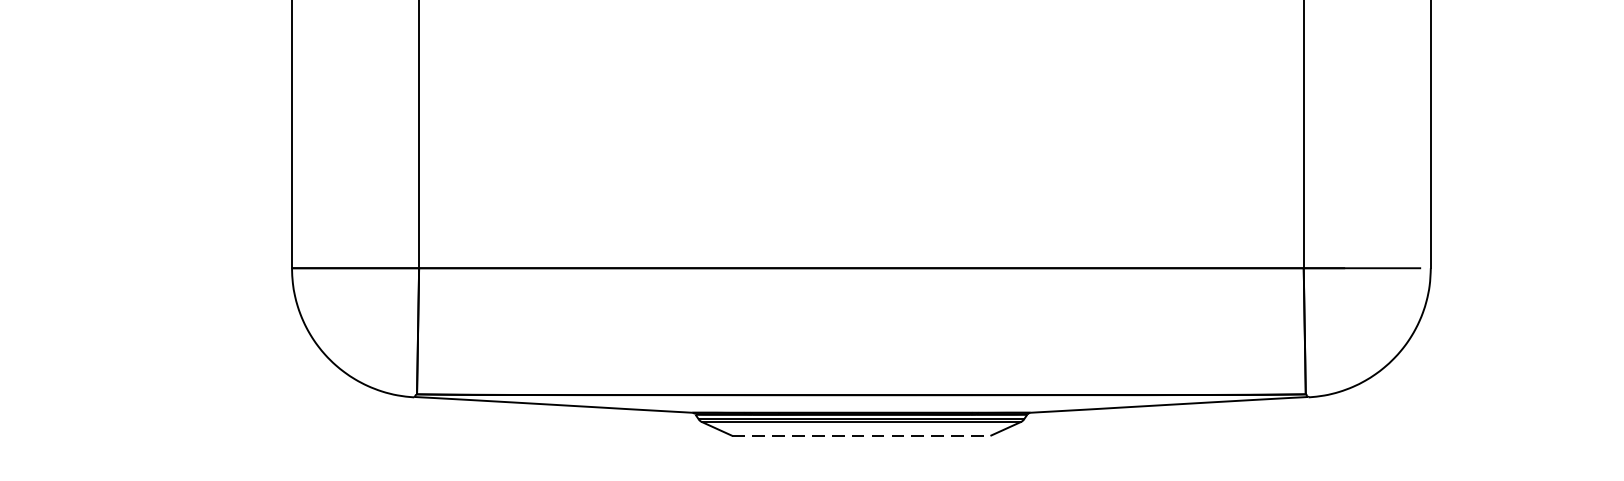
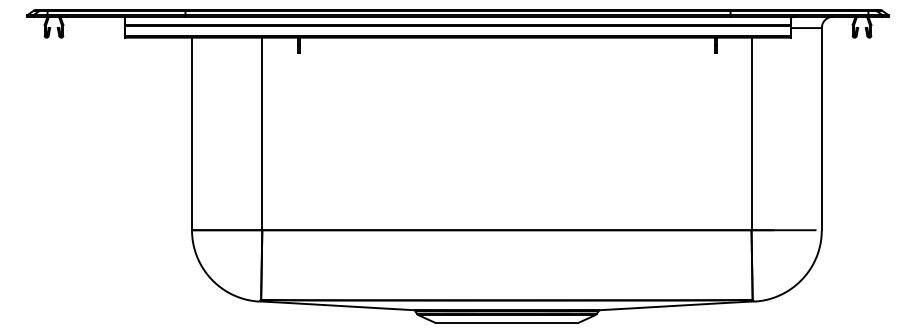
line: (862, 435) -> (507, 322), dashed -> solid

